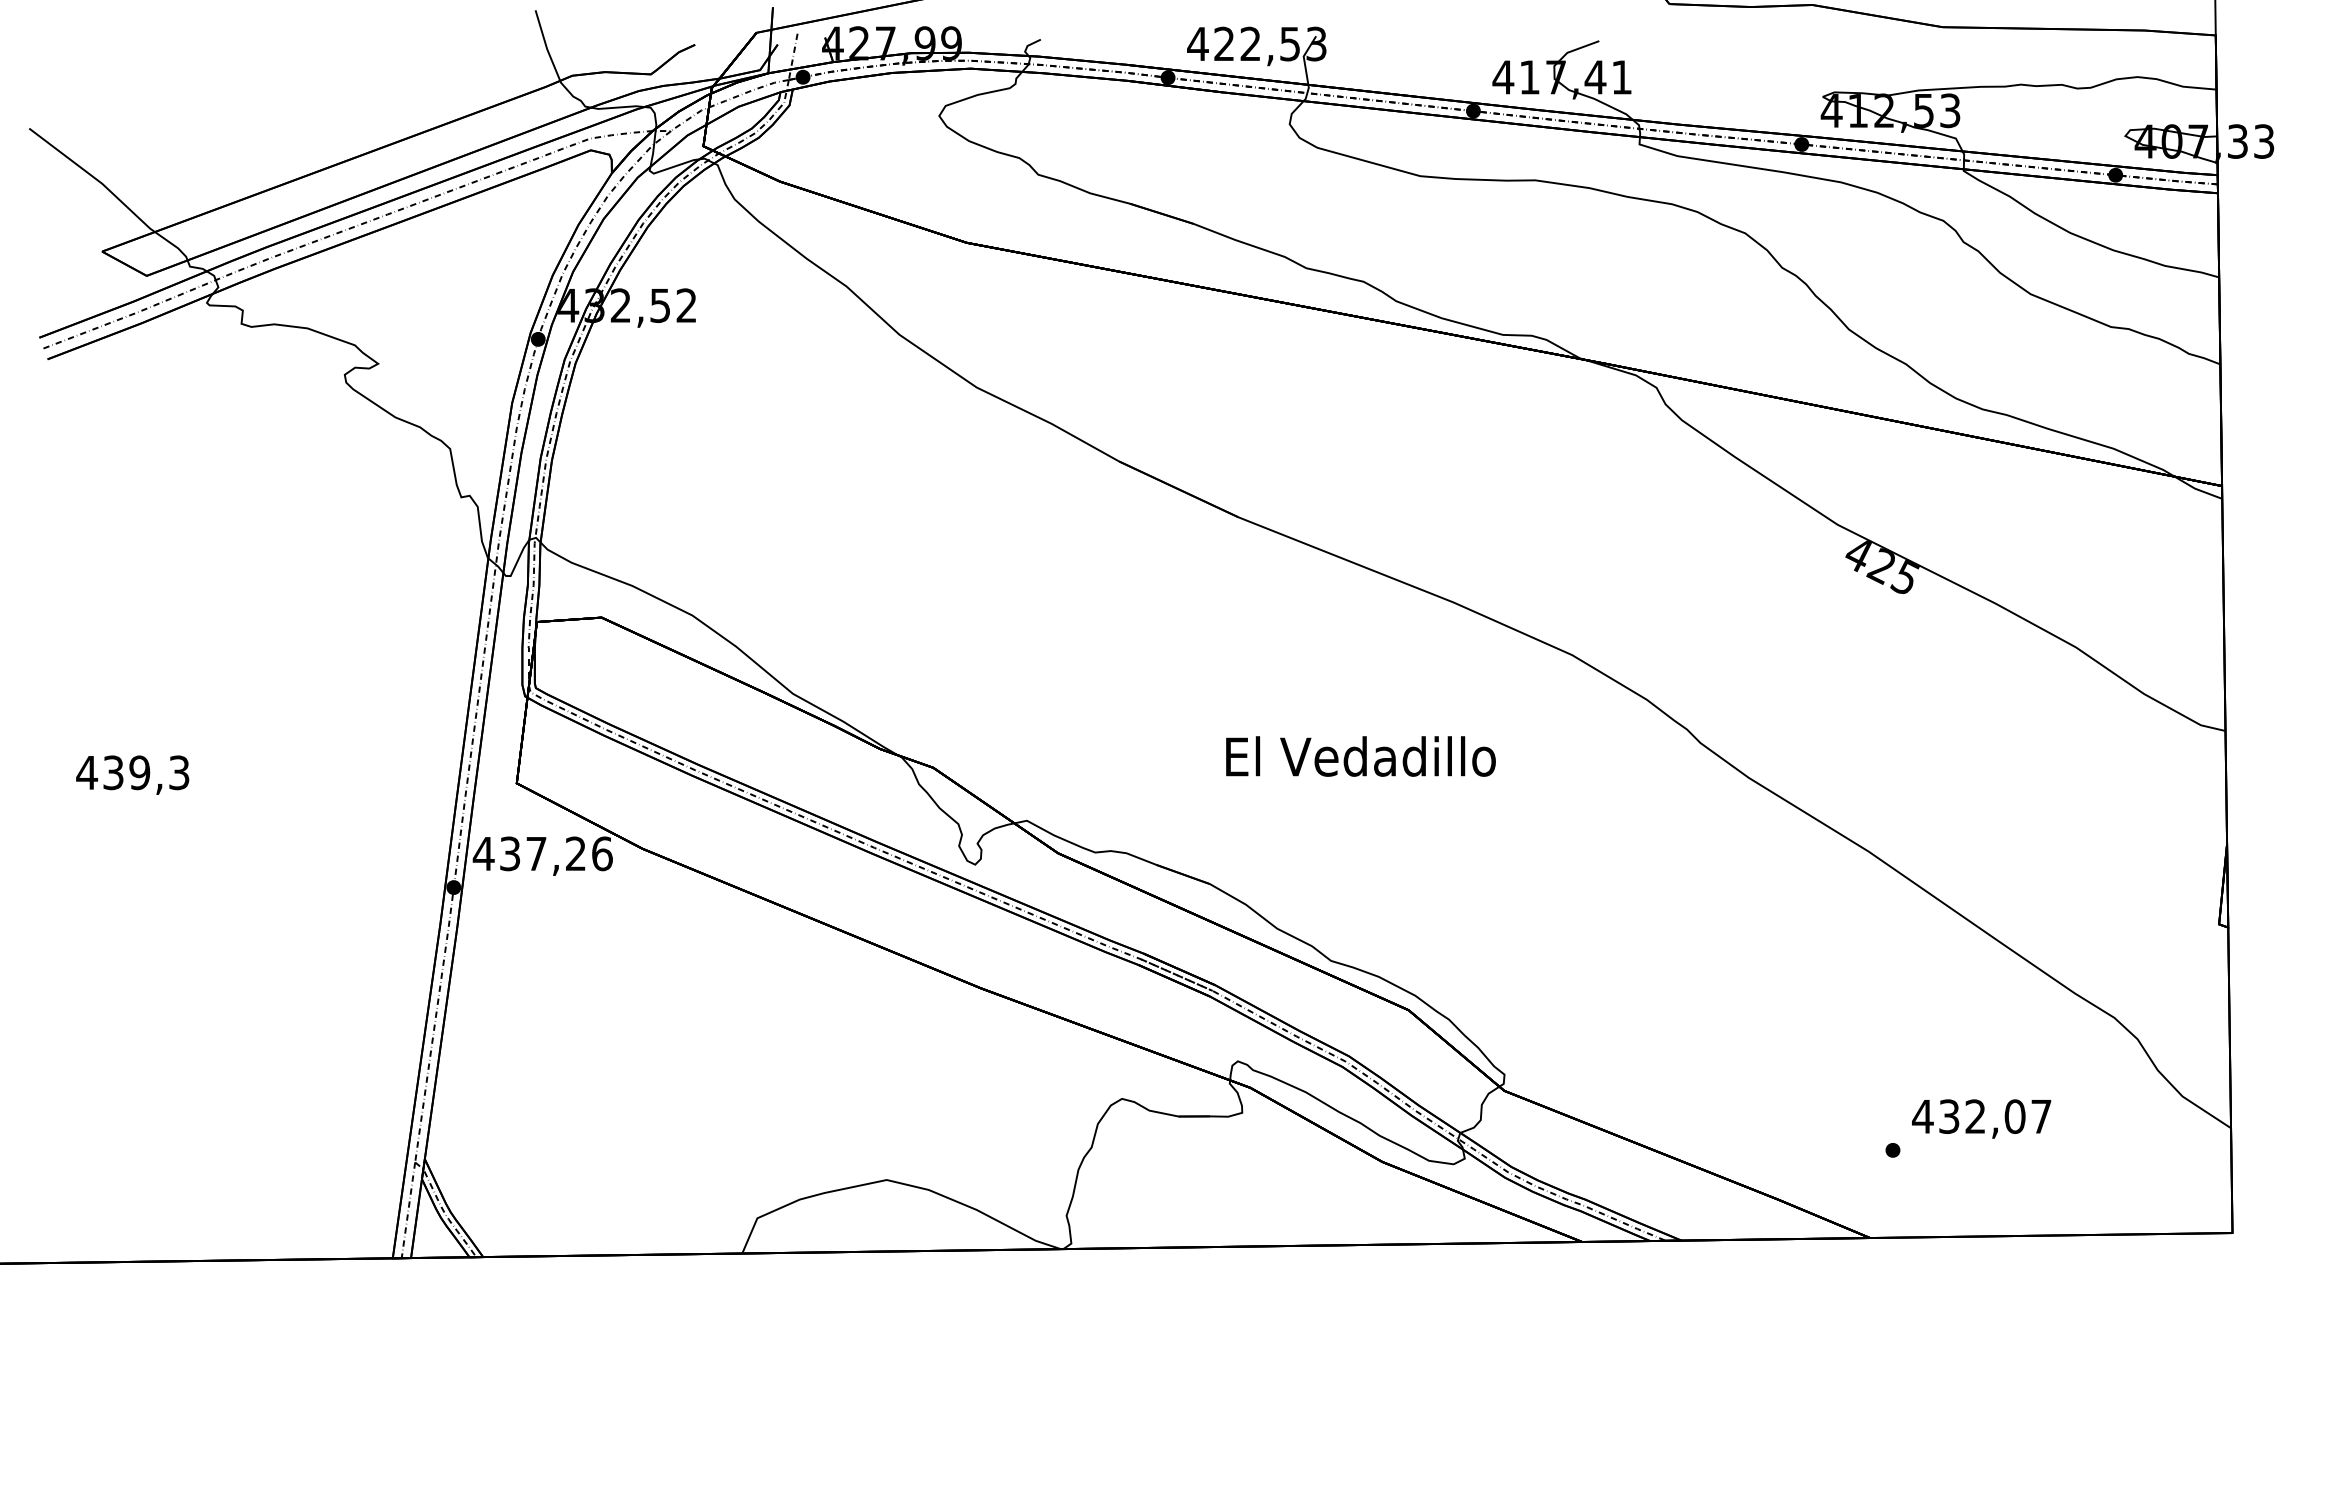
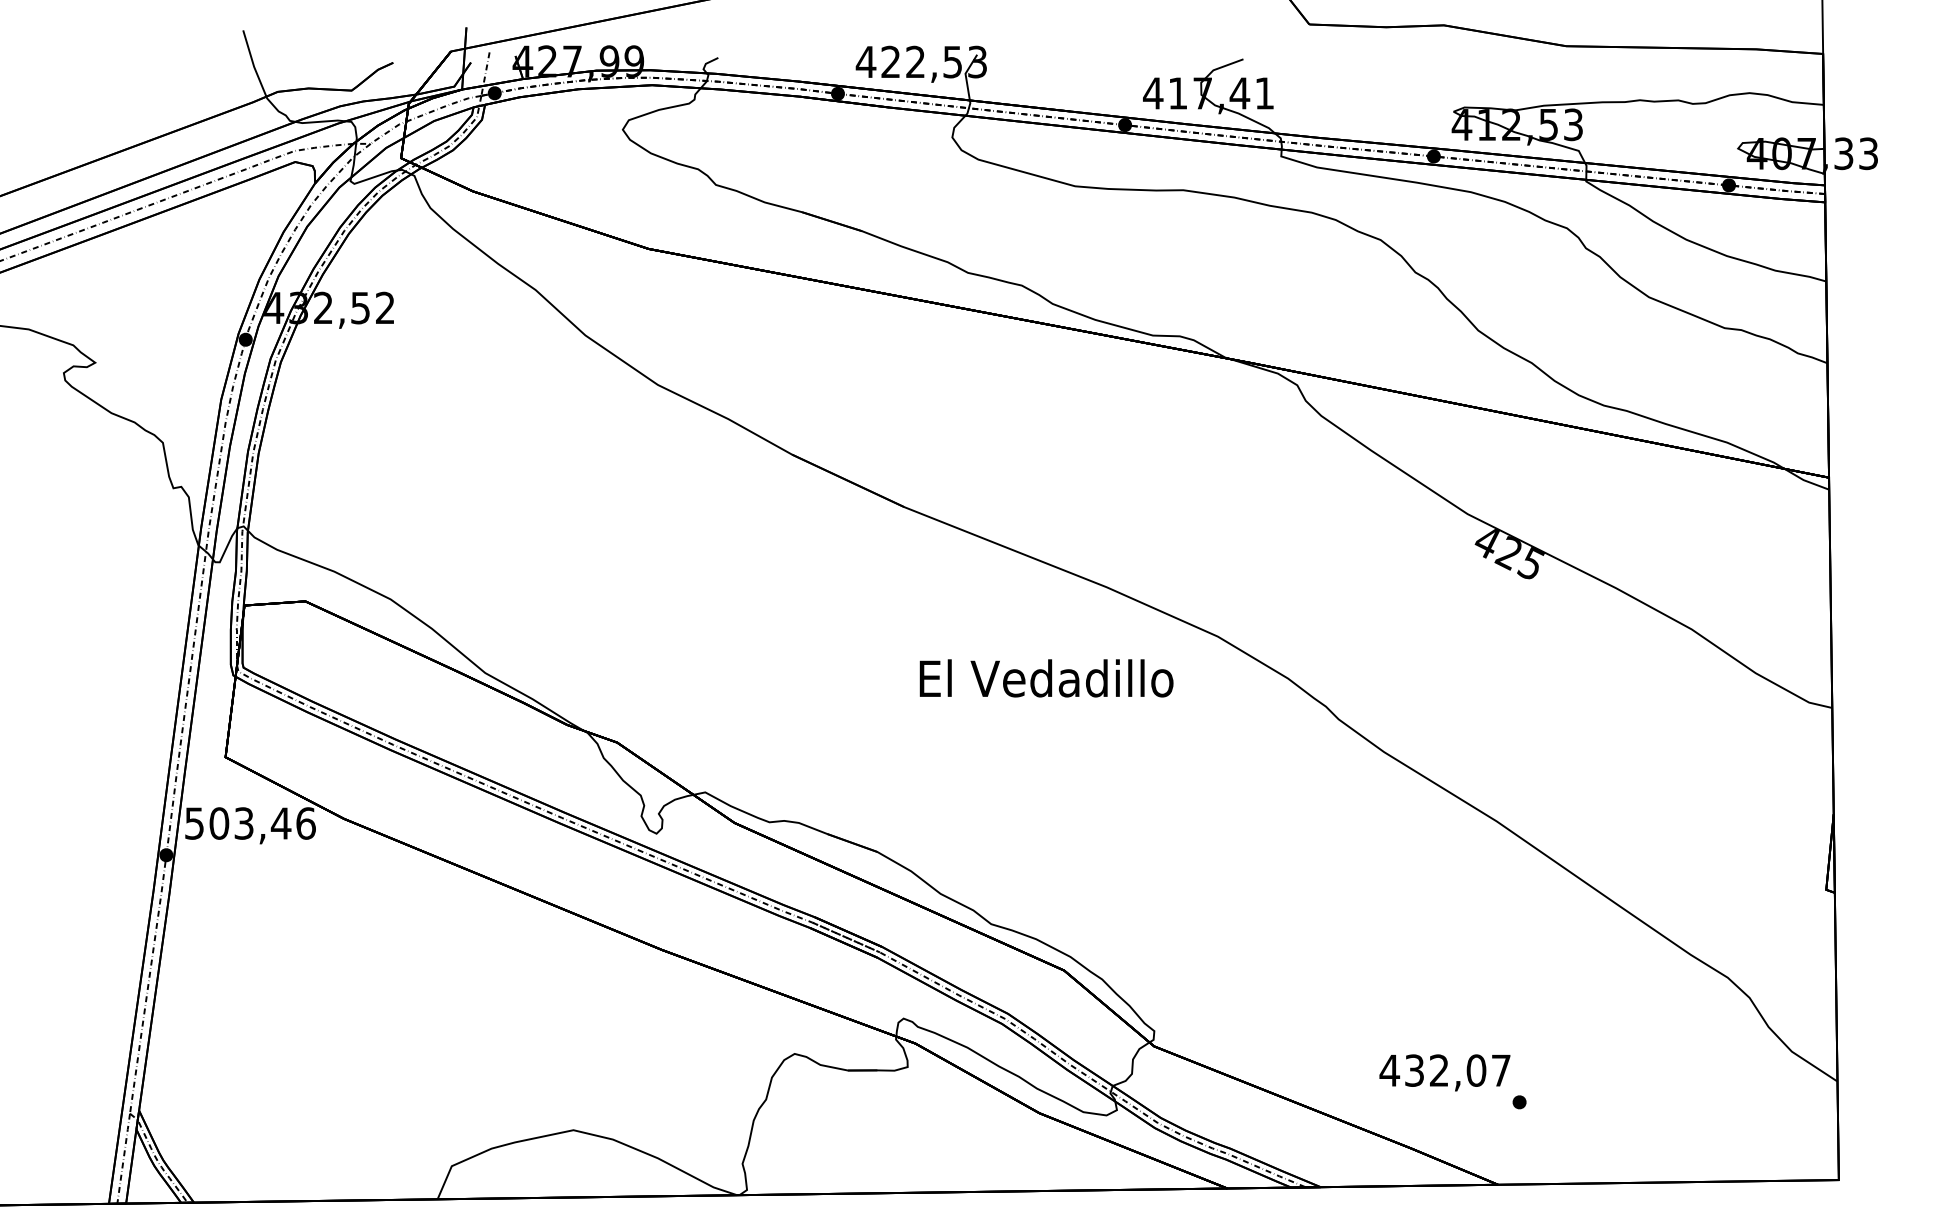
text: (1360, 756) -> (1046, 678), moved
text: (529, 853) -> (237, 823), 437,26 -> 503,46
text: (1981, 1118) -> (1444, 1072), moved

